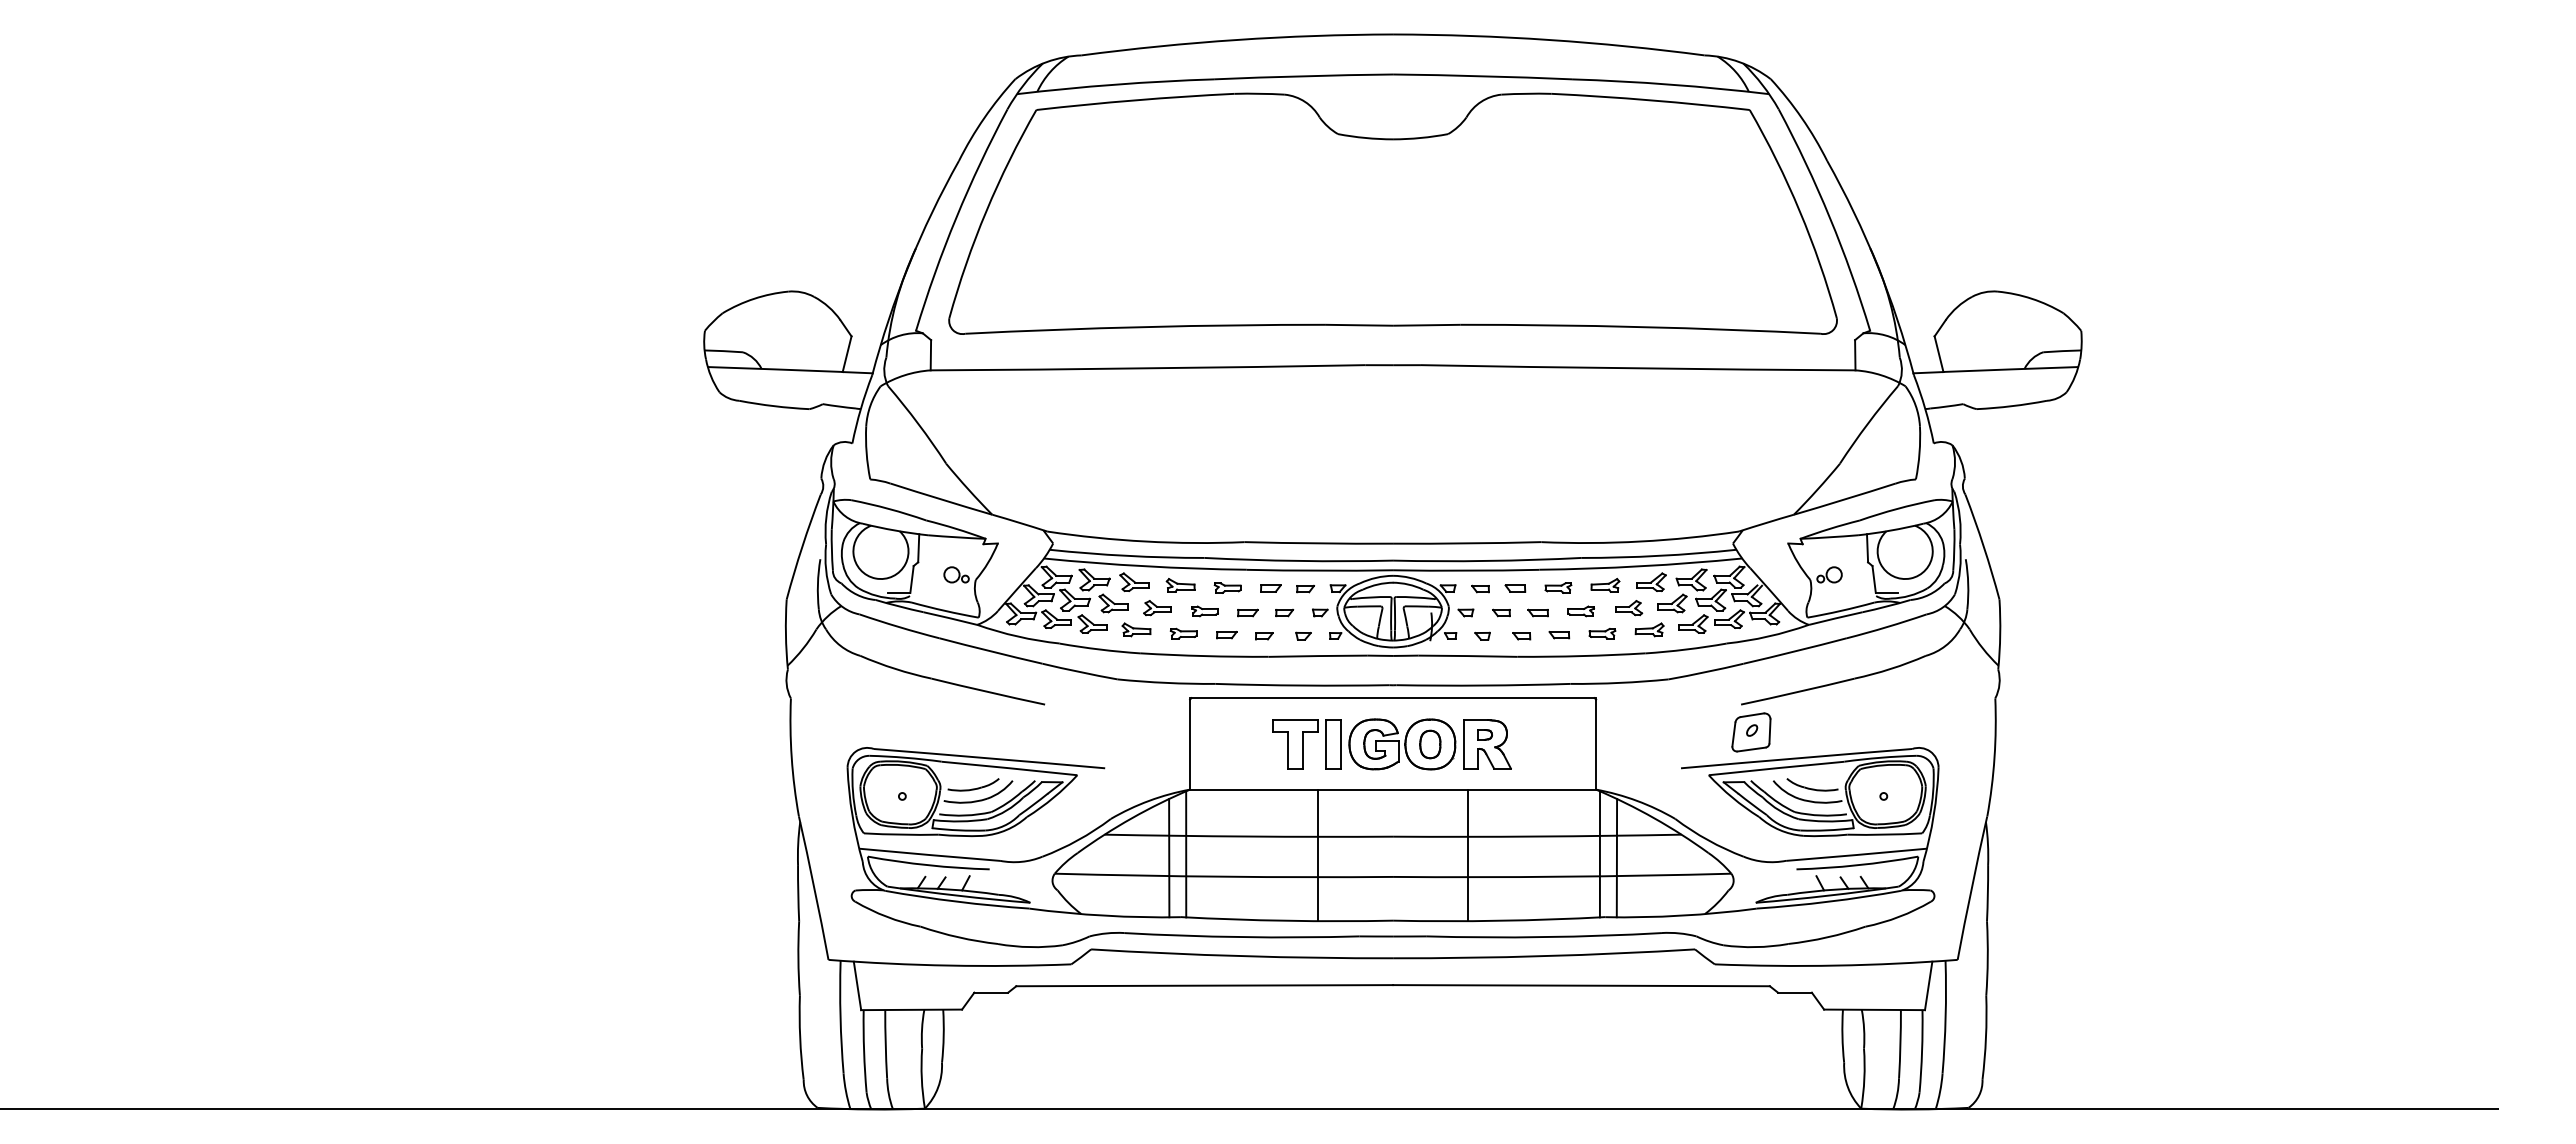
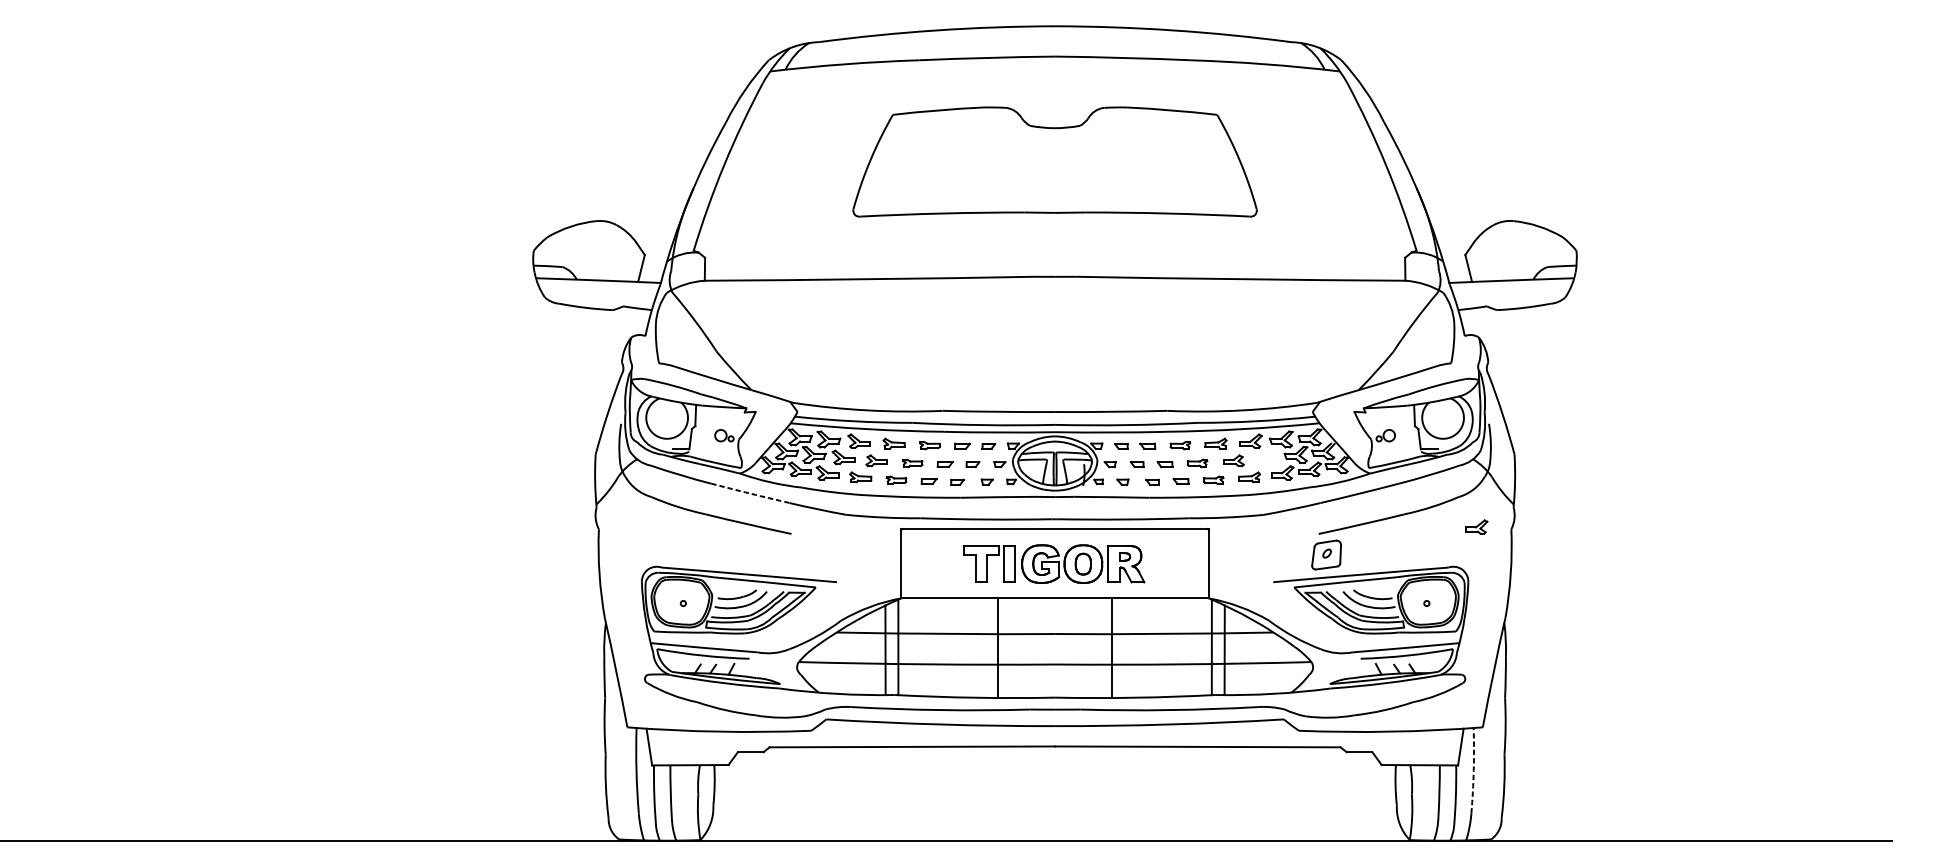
part: (1392, 213) -> (1054, 161), size x0.6
part: (1672, 603) -> (1476, 527), moved
arc: (990, 651) -> (750, 493), solid -> dashed
arc: (1945, 1017) -> (1473, 771), solid -> dashed

